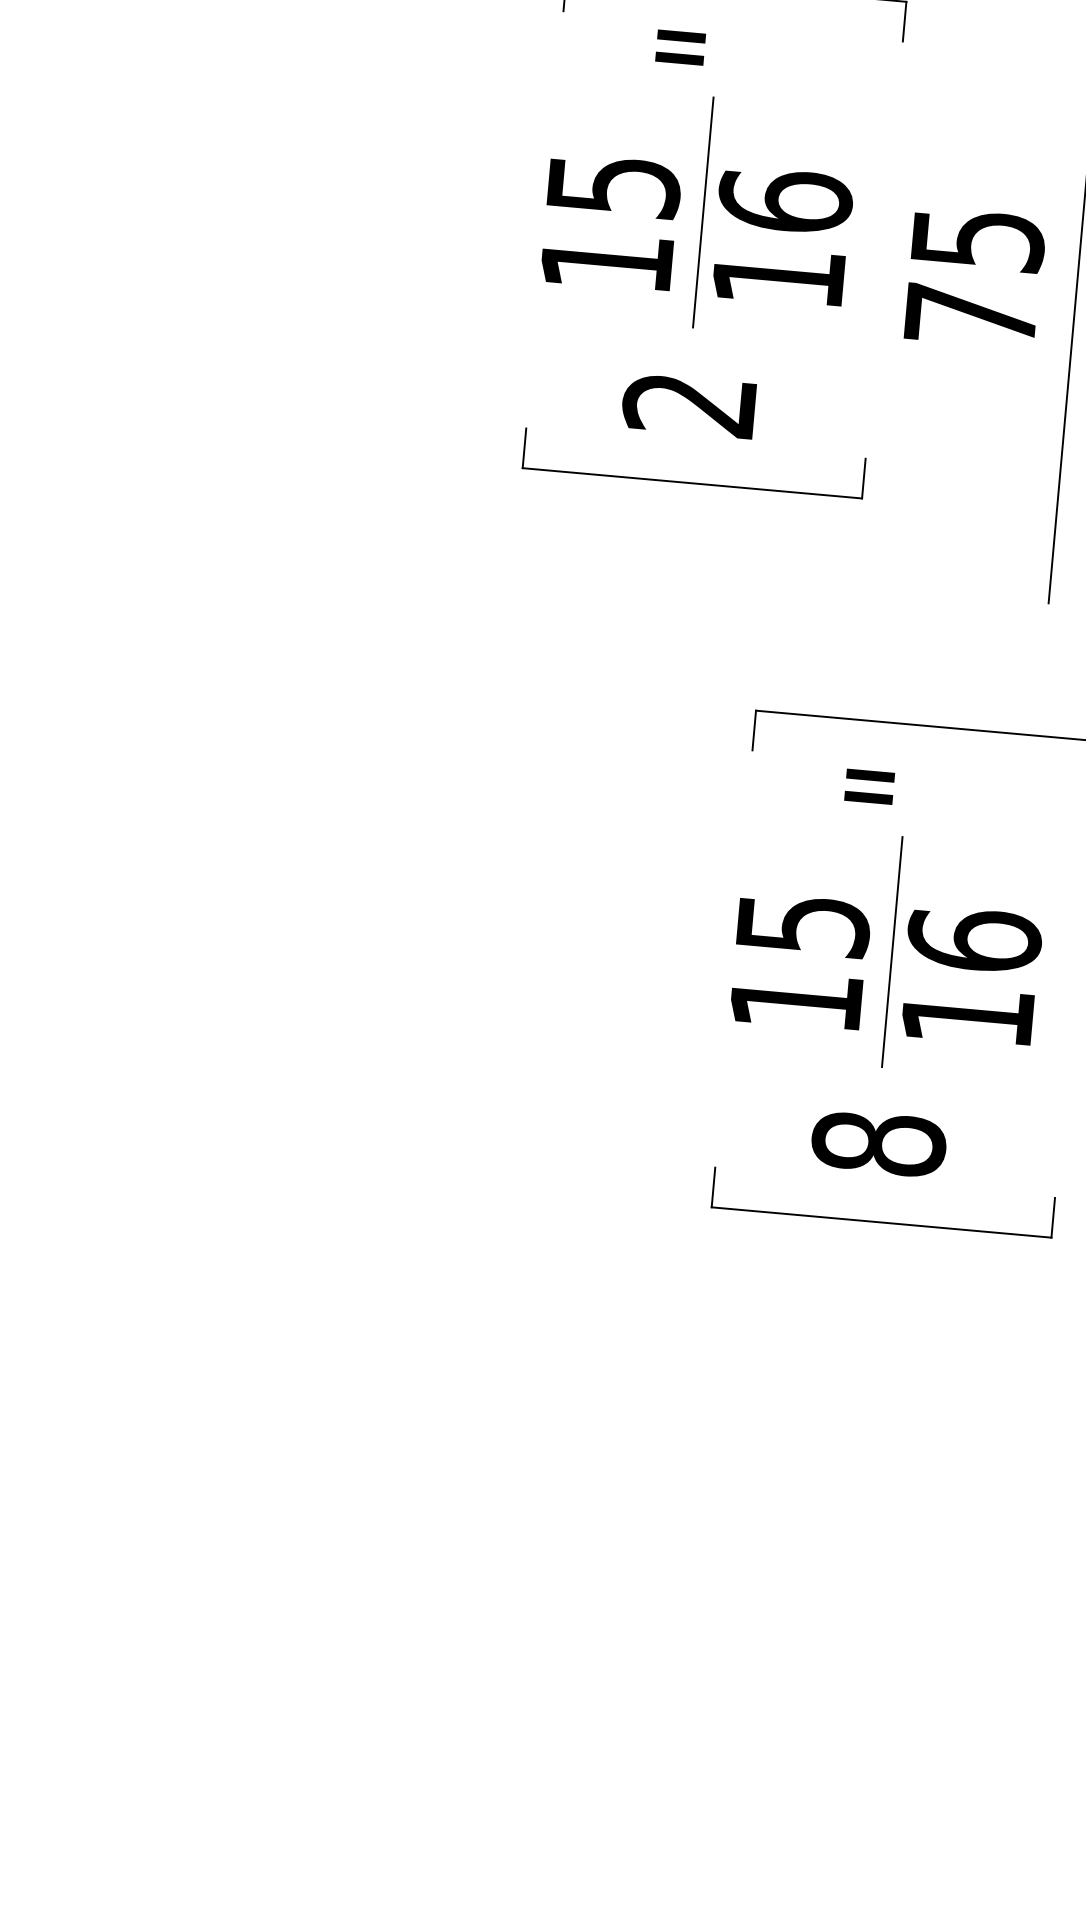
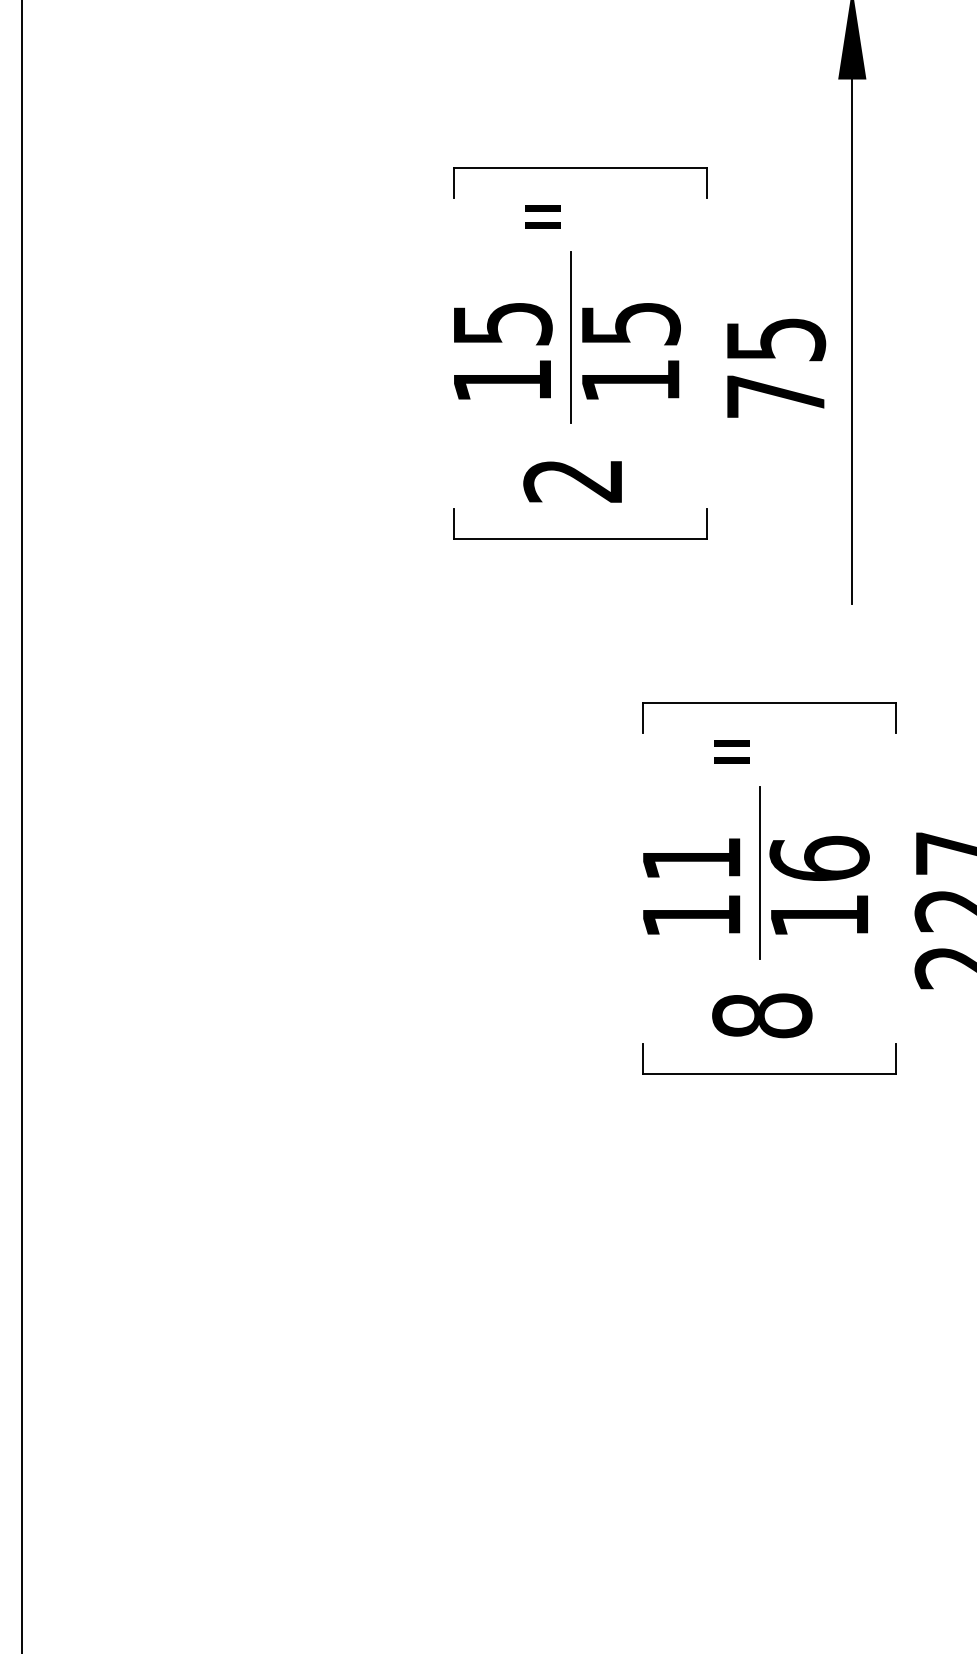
text: (785, 199) -> (630, 322), 16 -> 15
text: (804, 925) -> (692, 859), 15 -> 11

